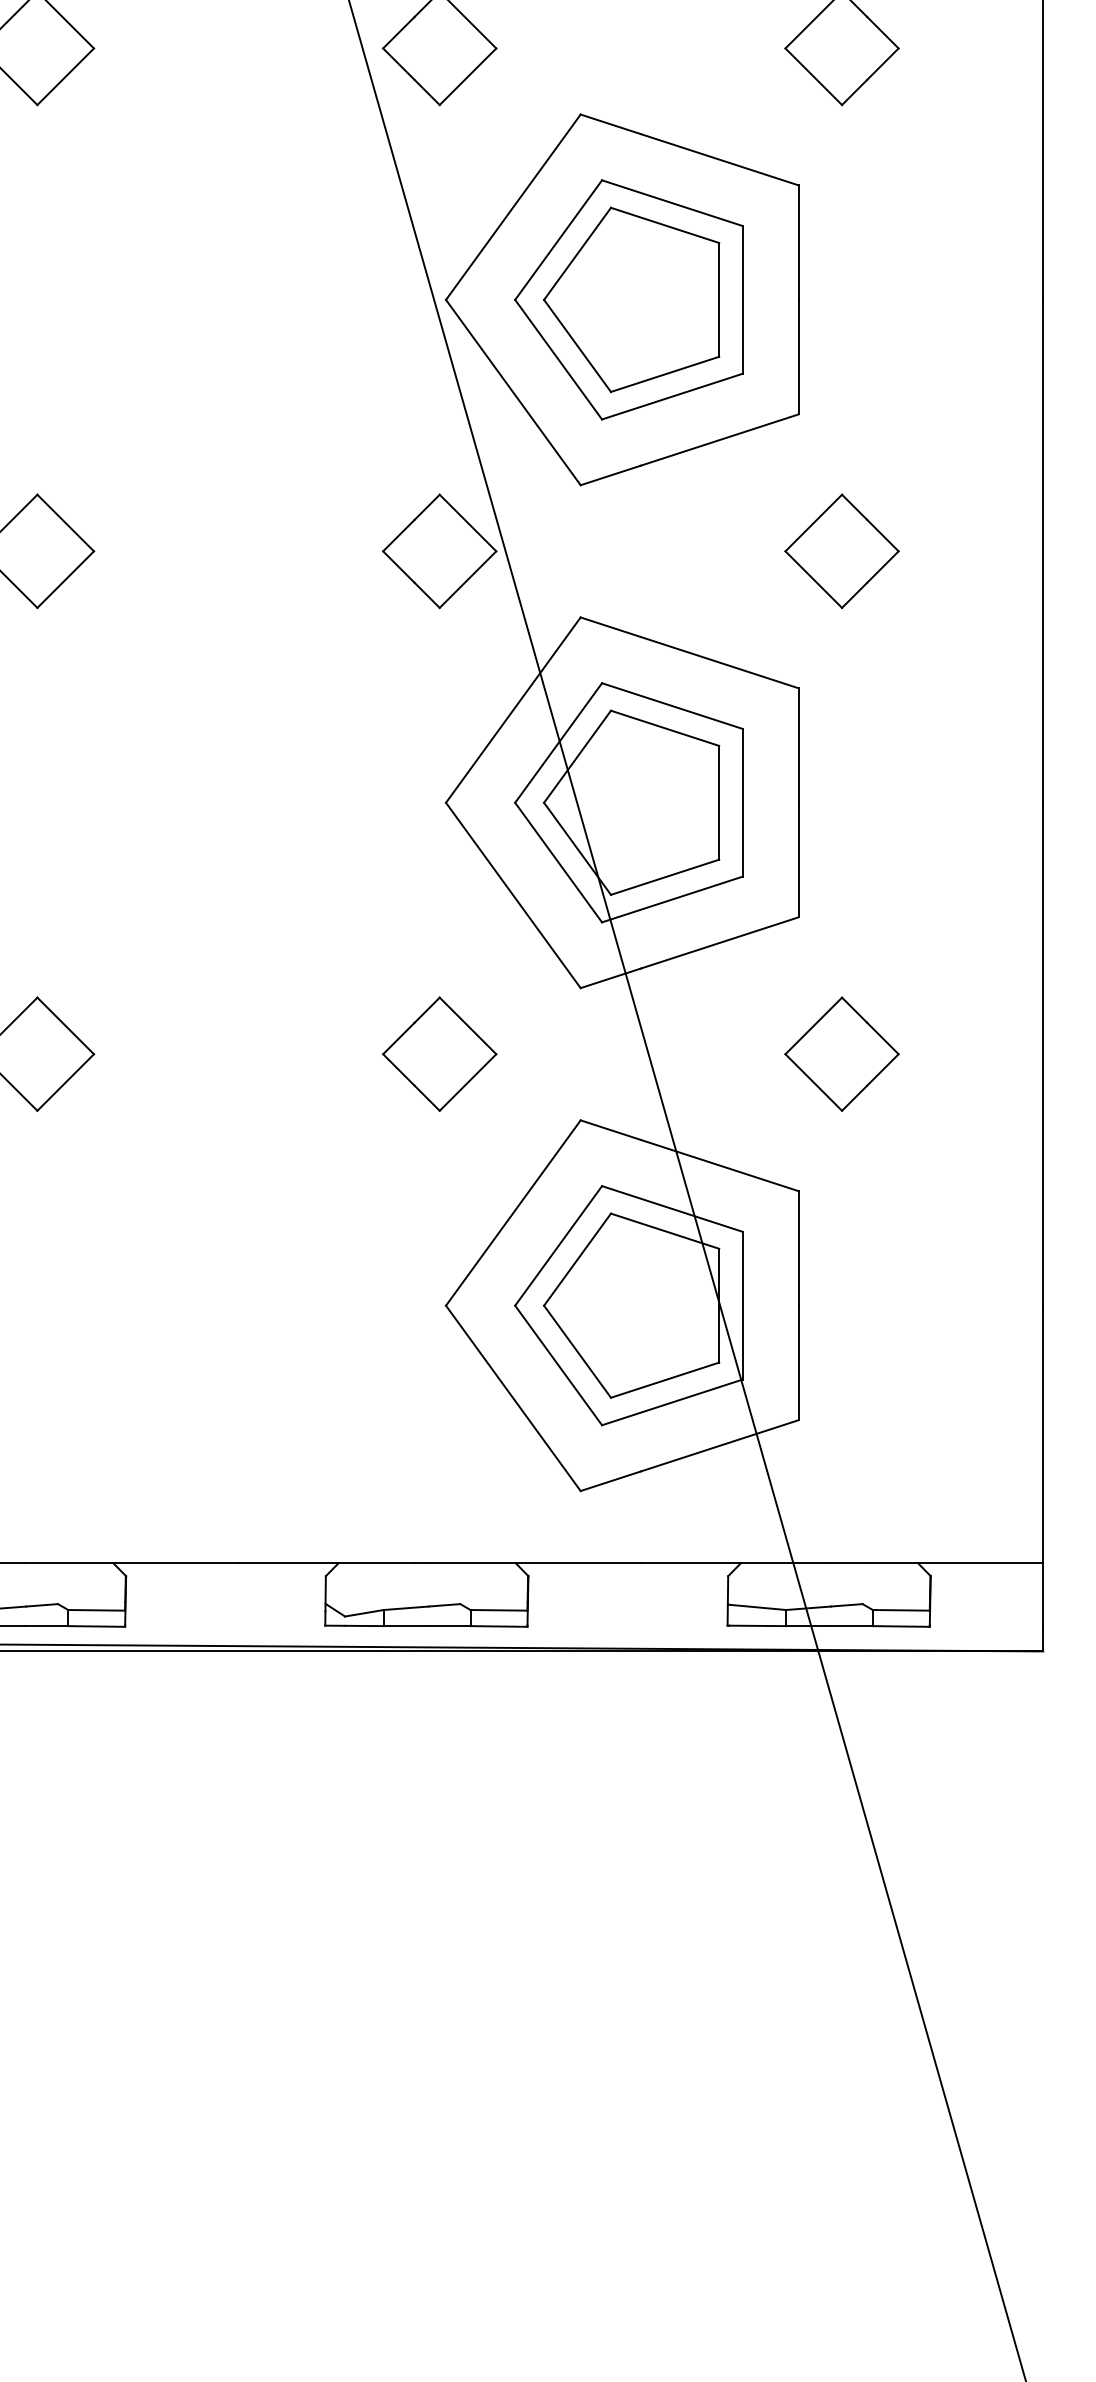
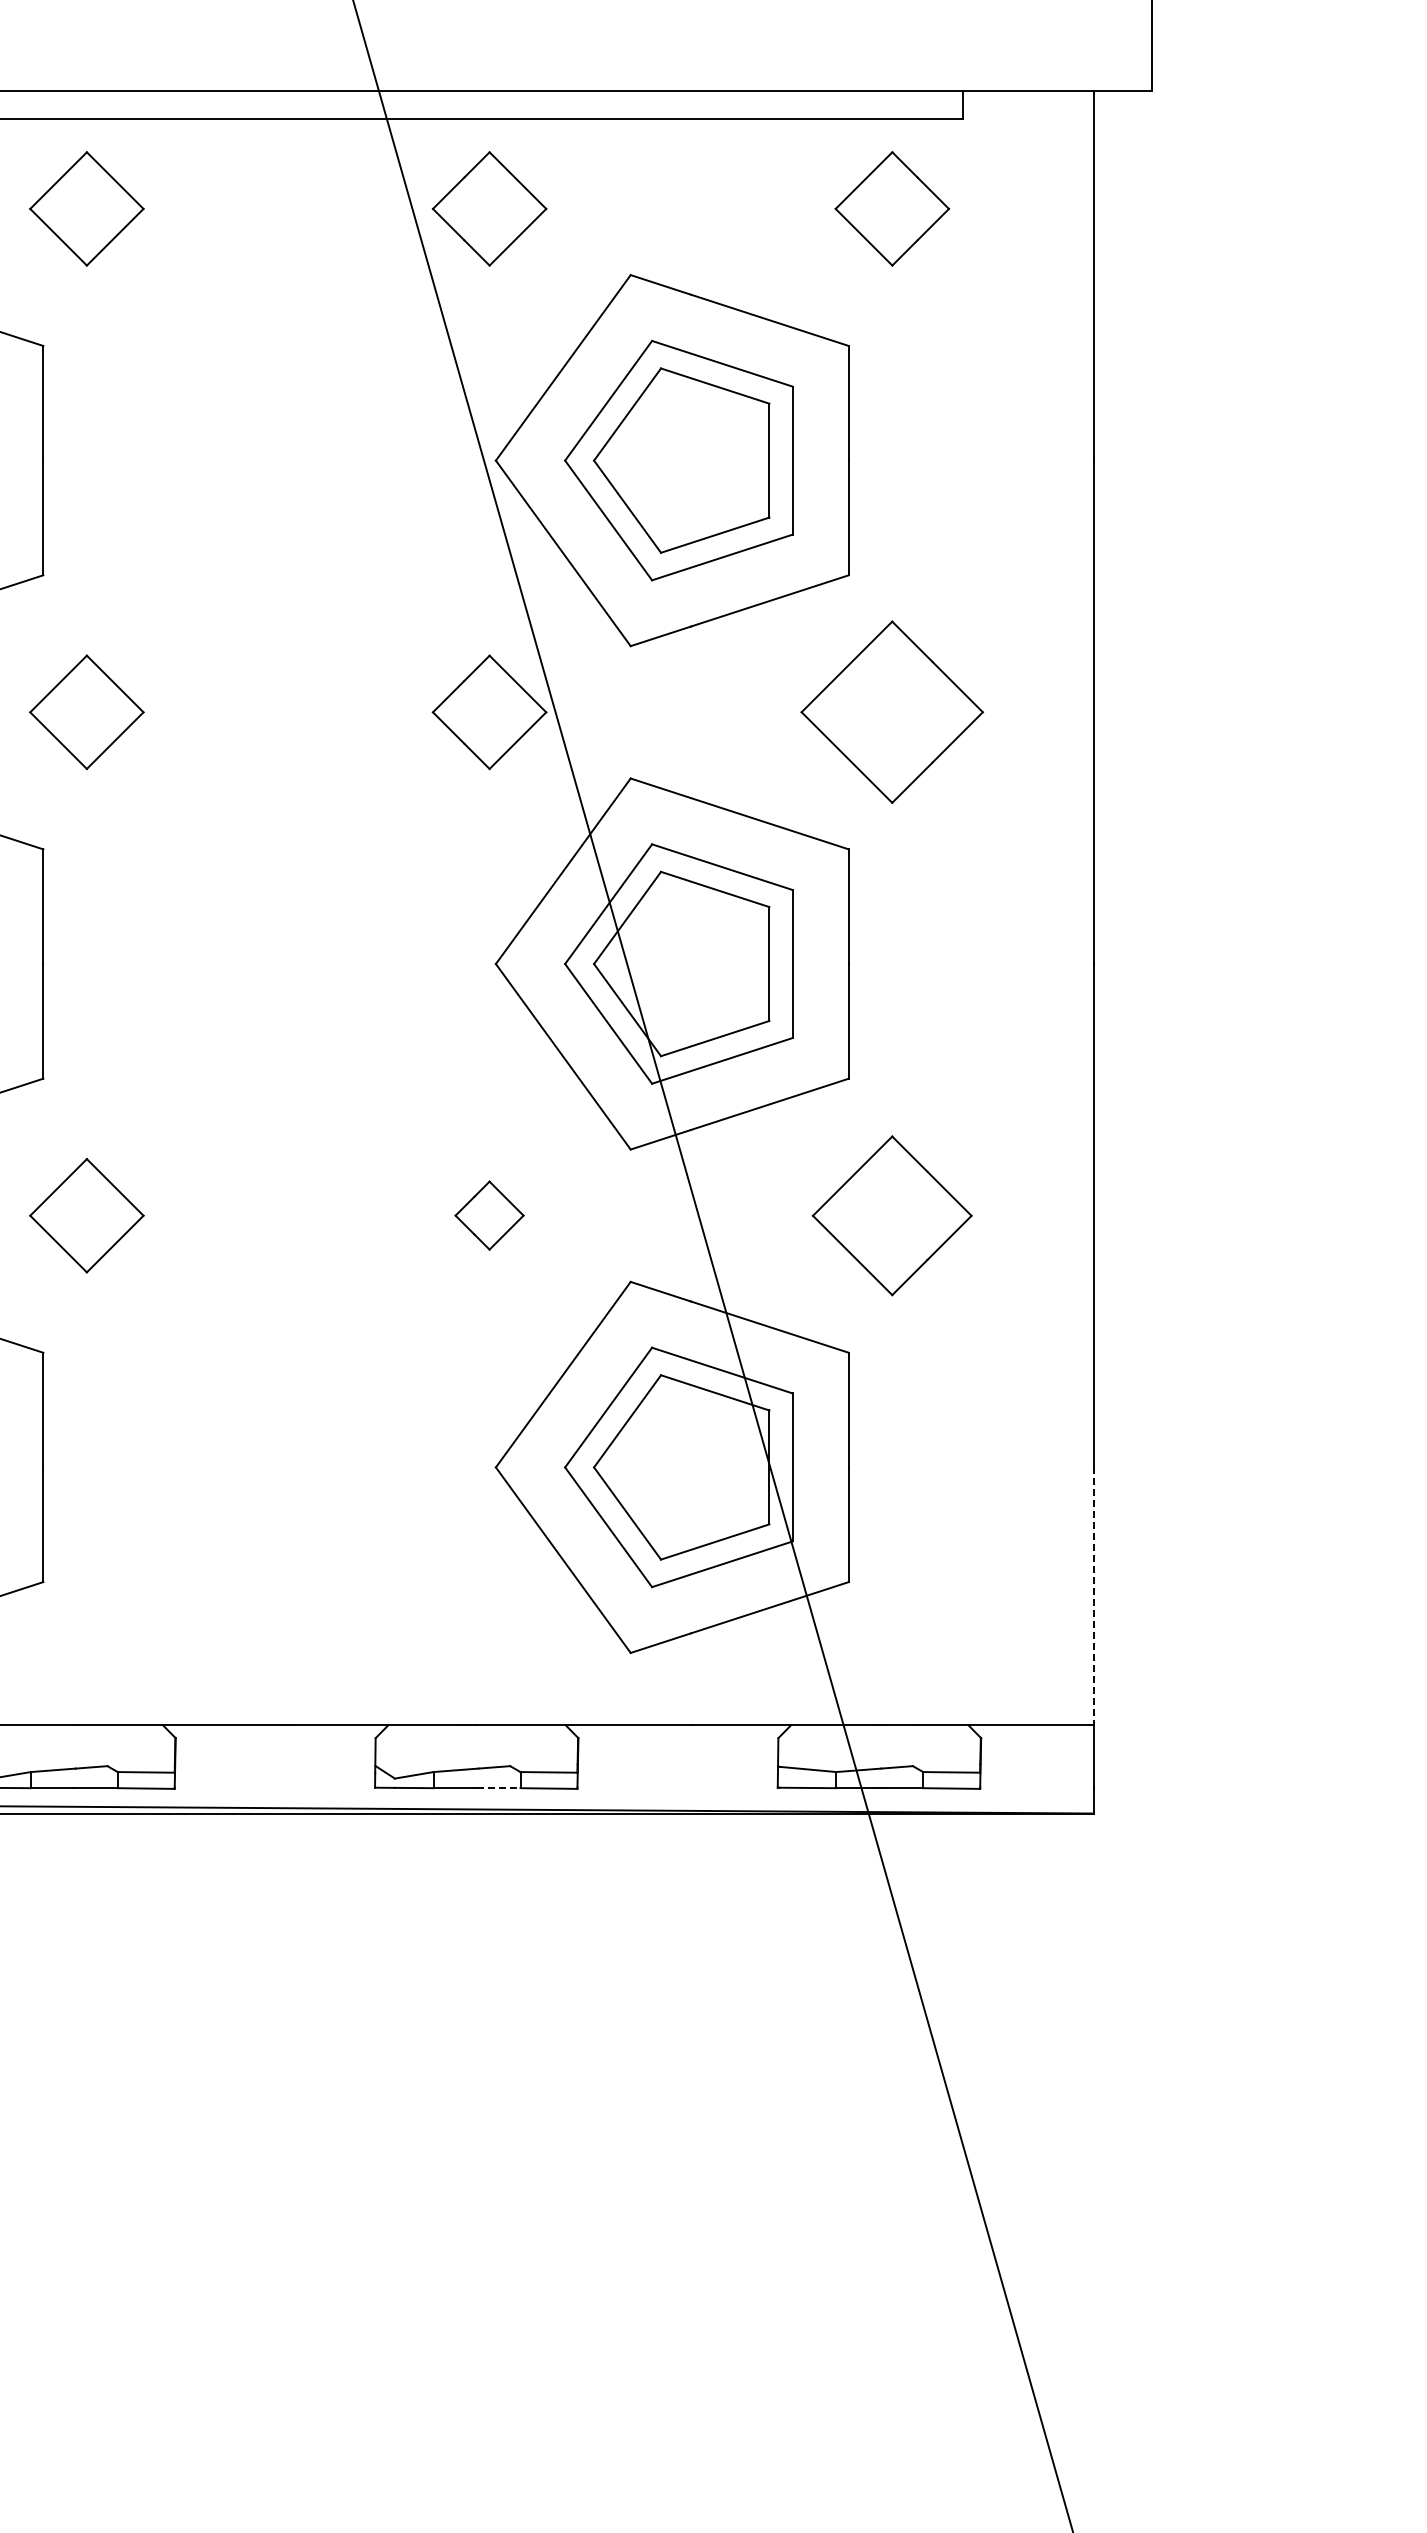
part: (842, 551) -> (892, 712), size x1.6
part: (439, 1054) -> (489, 1215), size x0.6
part: (842, 1054) -> (892, 1215), size x1.4
line: (1043, 1434) -> (1093, 1596), solid -> dashed
line: (448, 1626) -> (498, 1788), solid -> dashed

